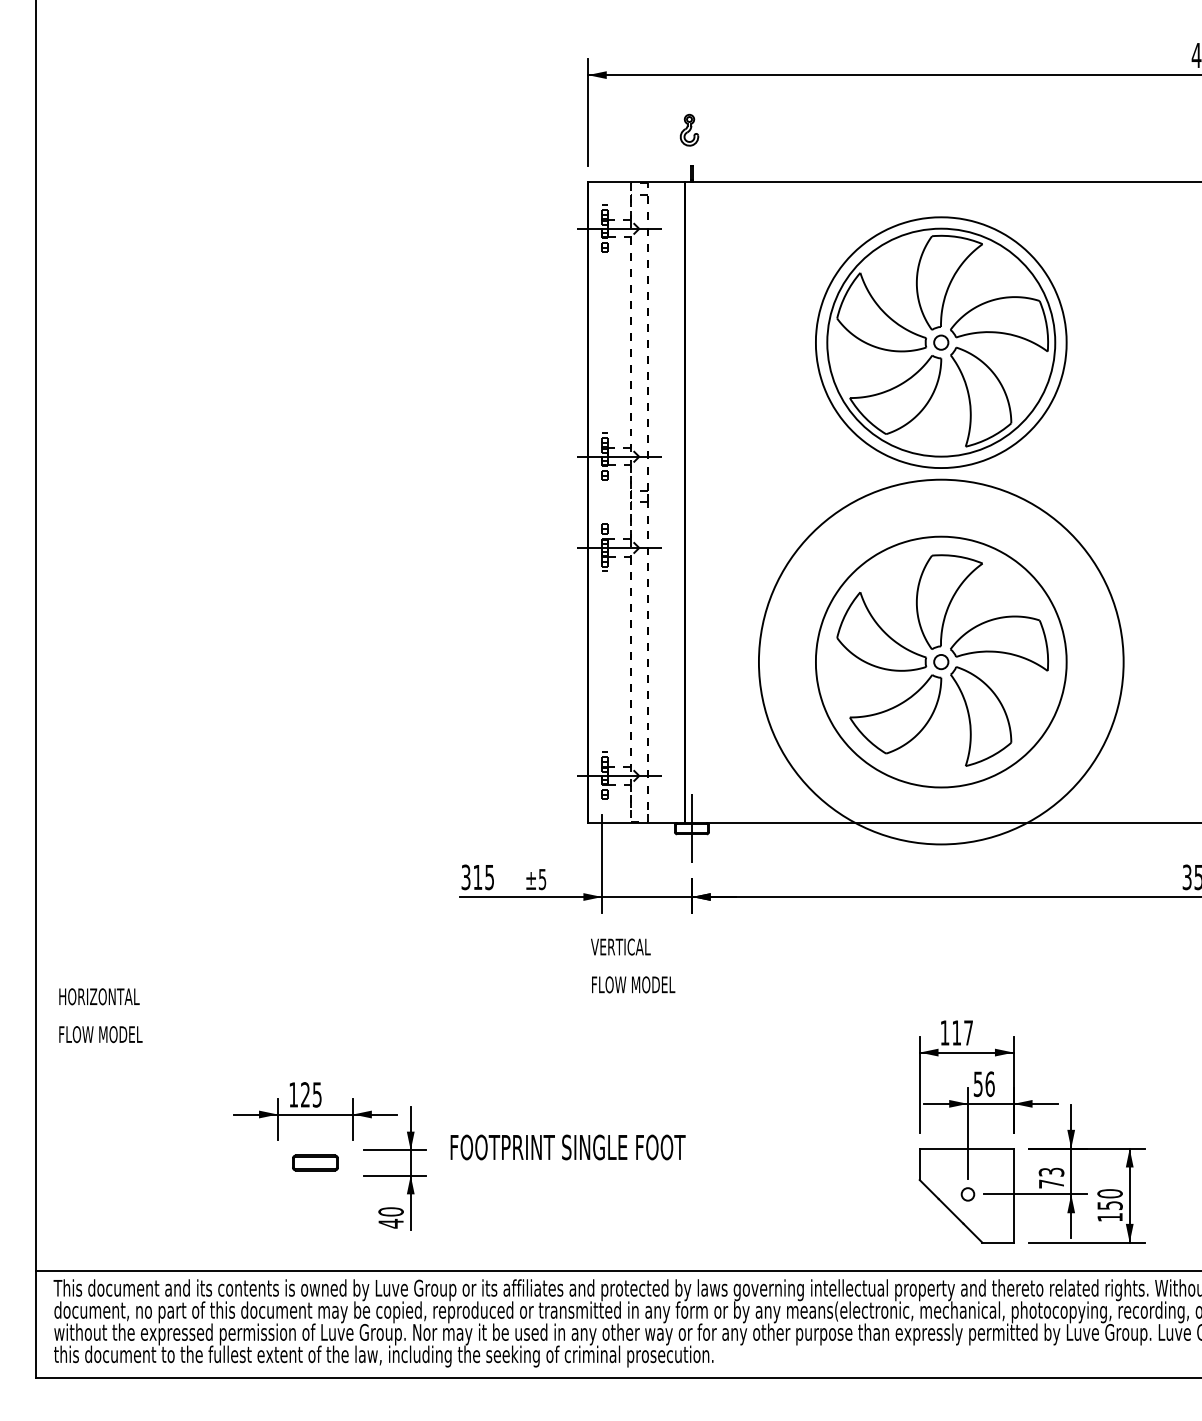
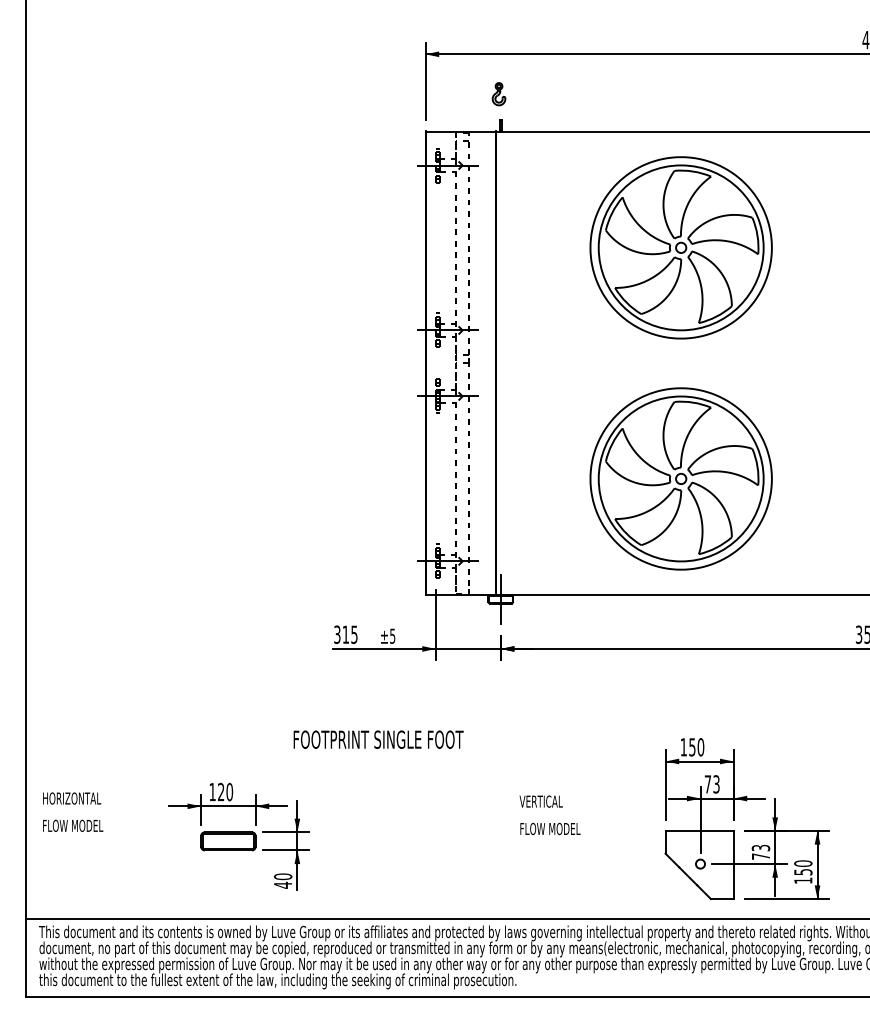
circle: (941, 662) -> (681, 479), size x0.62
text: (633, 965) -> (550, 814), moved
text: (100, 1015) -> (72, 812), moved
text: (962, 1032) -> (696, 746), 117 -> 150
text: (983, 1084) -> (711, 784), 56 -> 73
text: (316, 1094) -> (229, 791), 125 -> 120
text: (567, 1147) -> (378, 739), moved
part: (315, 1162) -> (228, 841), size x1.67

